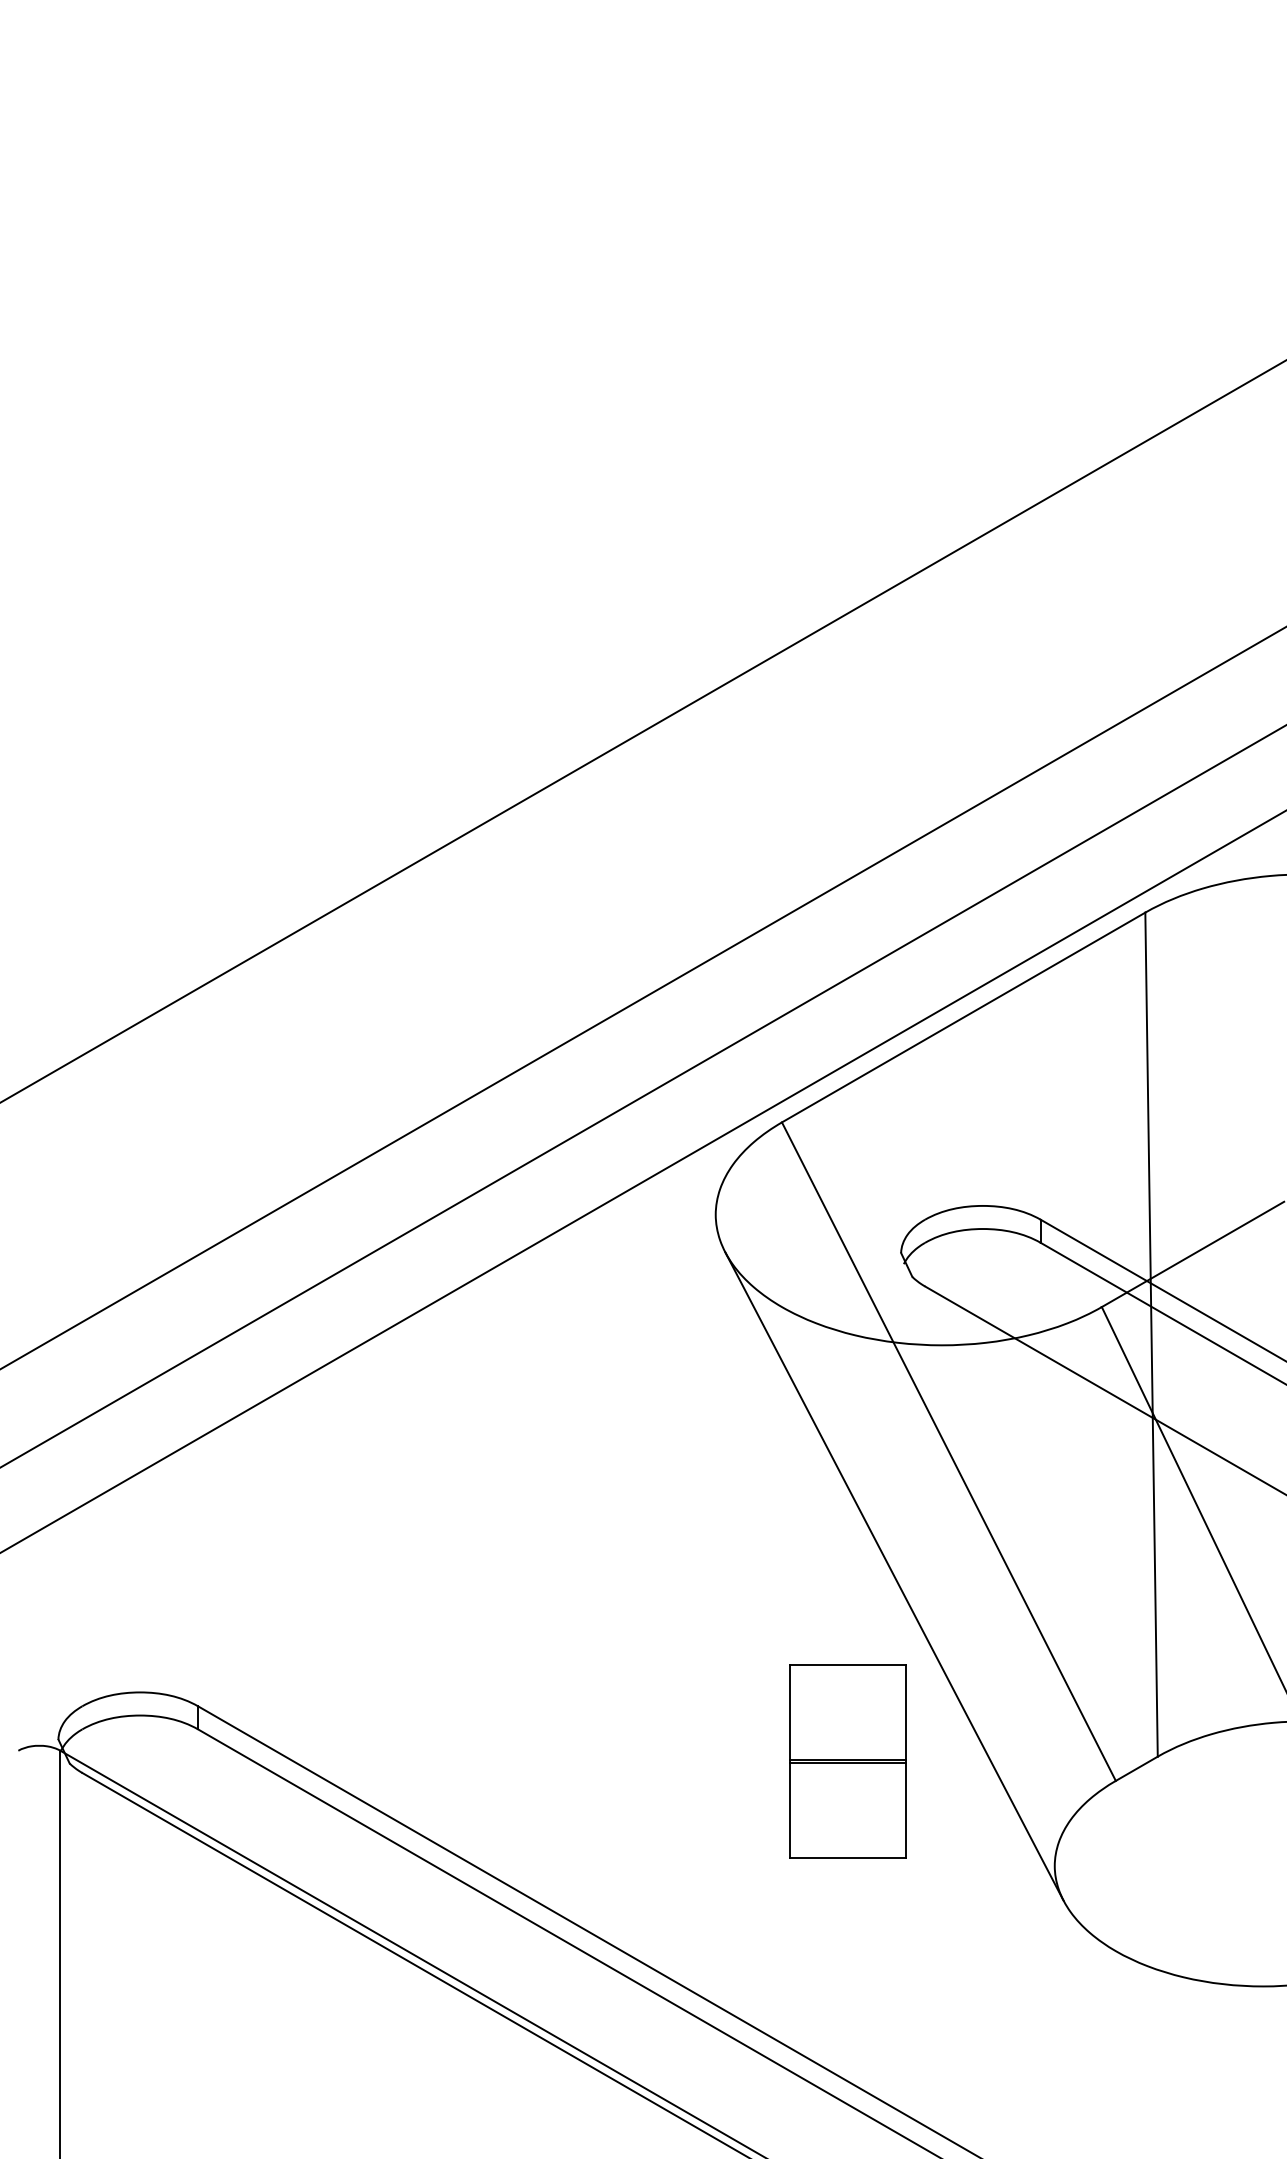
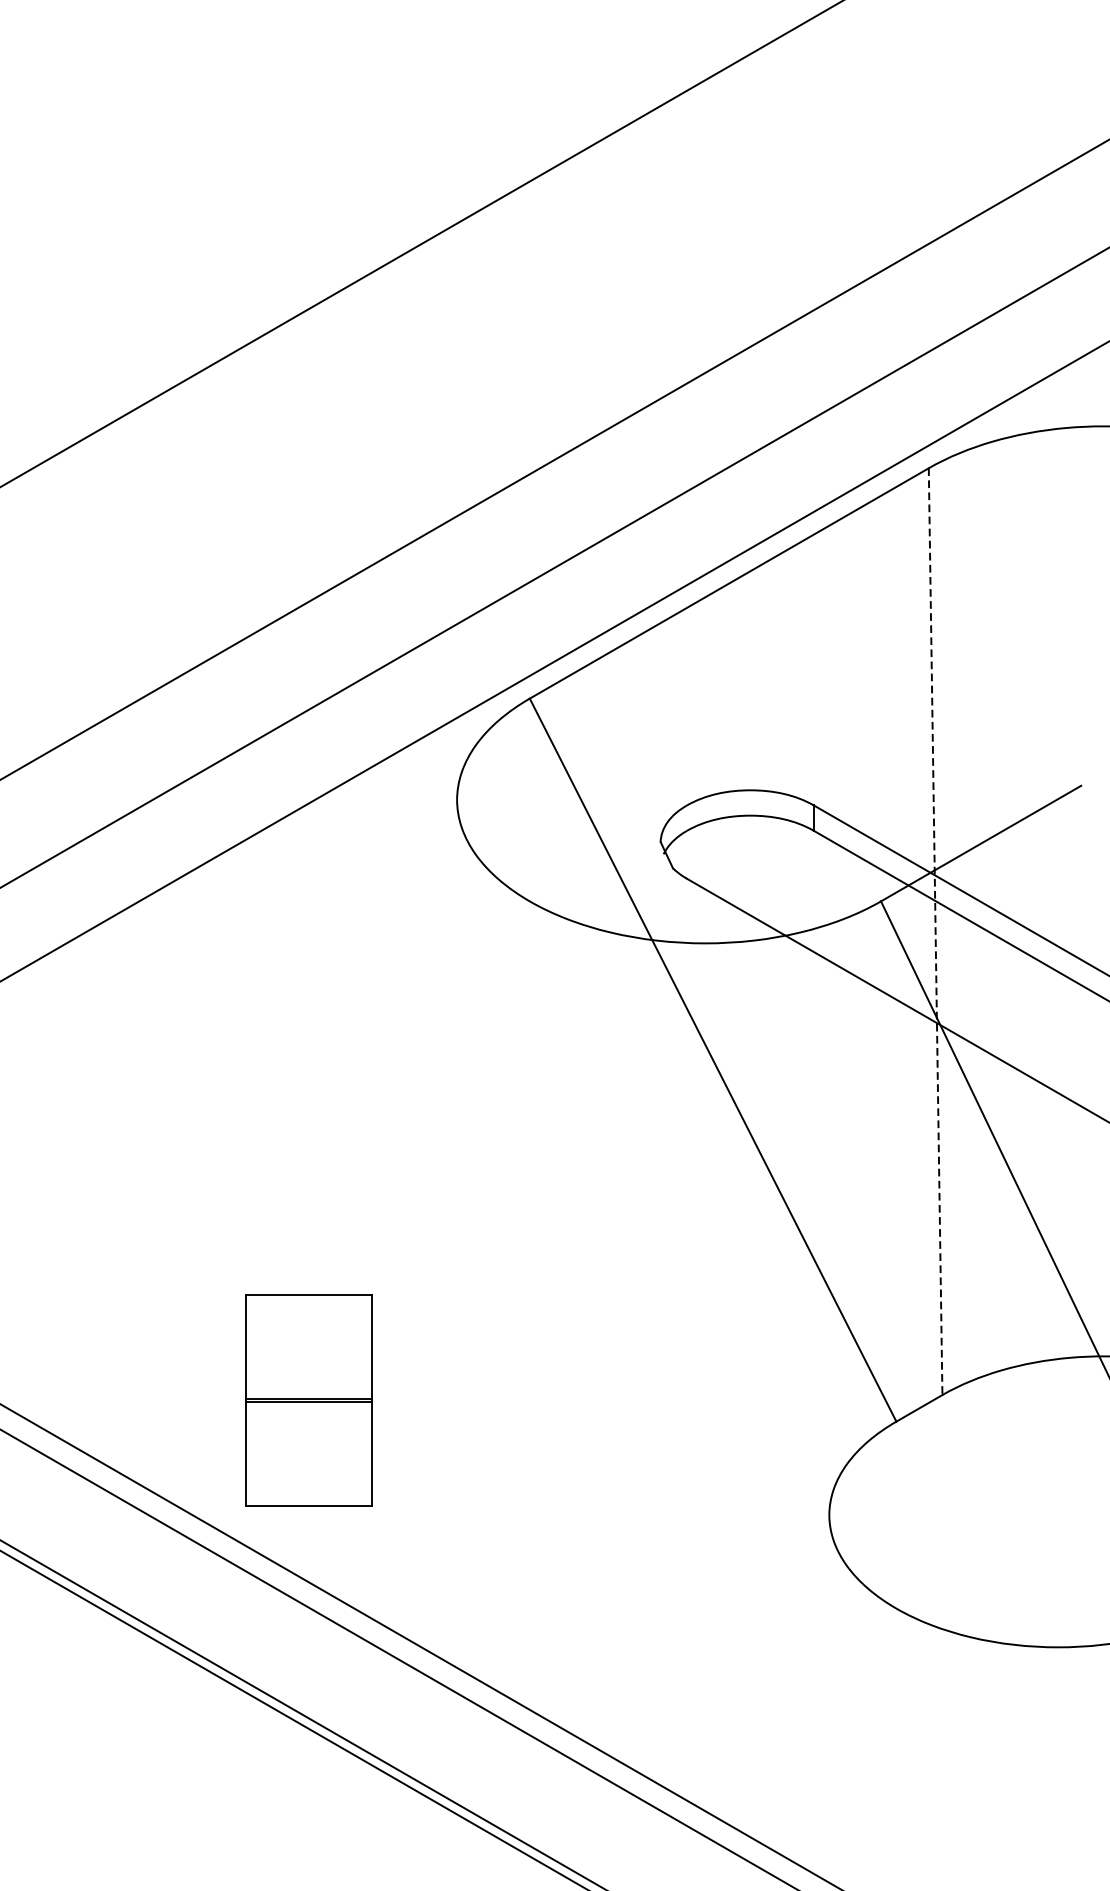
line: (1151, 1335) -> (935, 932), solid -> dashed
line: (894, 1576) -> (653, 1197), removed
part: (847, 1761) -> (308, 1400), moved

